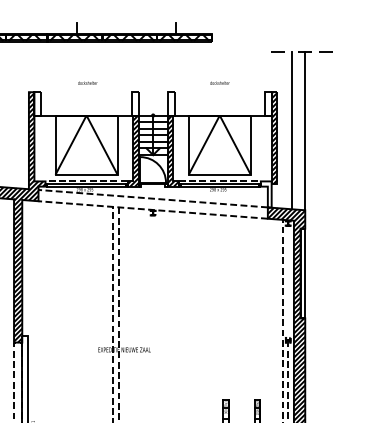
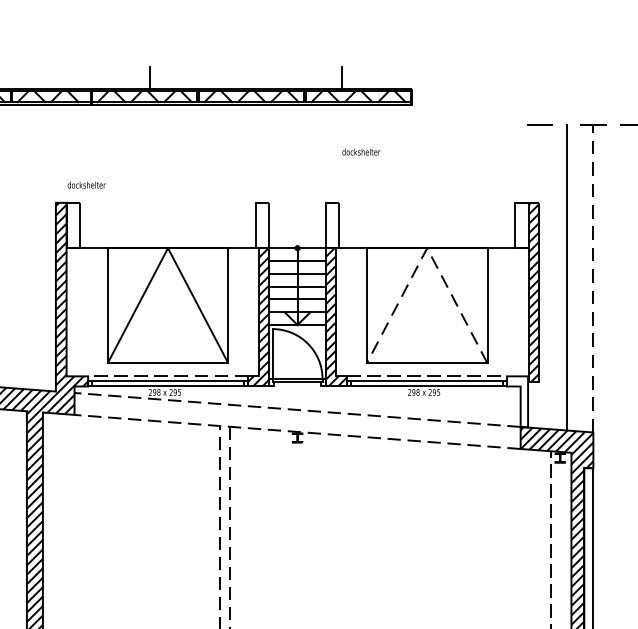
text: (87, 82) -> (86, 183), moved
text: (219, 82) -> (360, 150), moved
line: (219, 115) -> (426, 248), solid -> dashed
line: (305, 131) -> (593, 279), solid -> dashed

